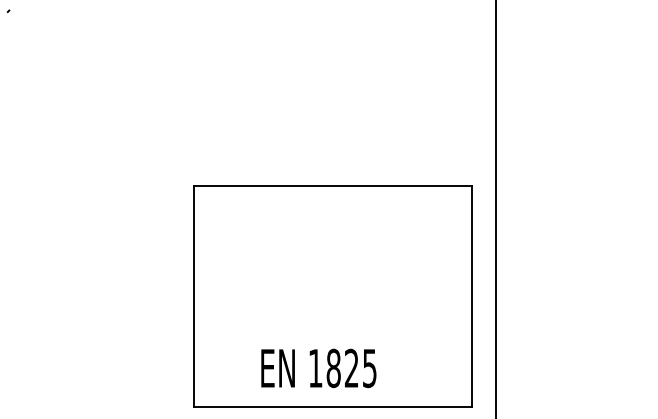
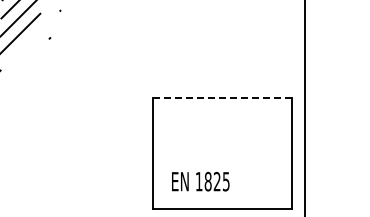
line: (332, 186) -> (222, 98), solid -> dashed
text: (318, 368) -> (200, 181), moved

